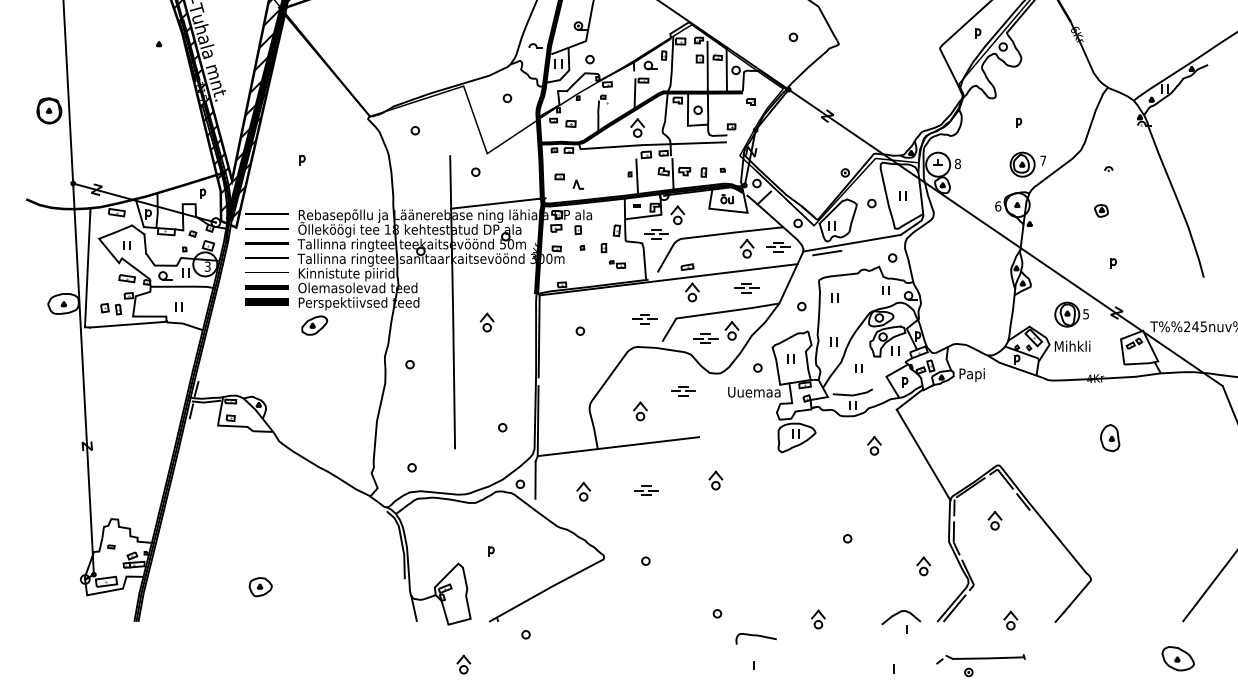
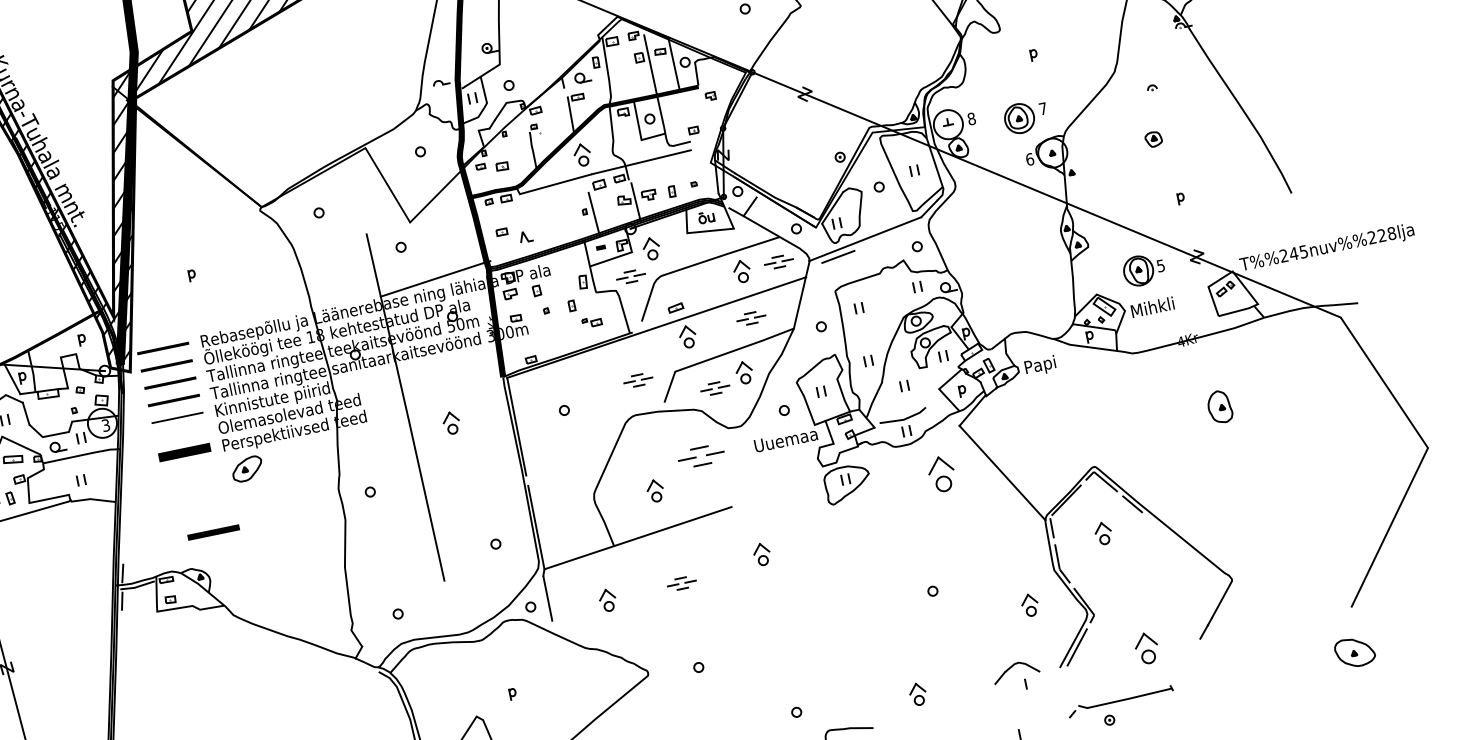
part: (1027, 164) -> (1025, 117), moved
line: (266, 287) -> (213, 533), moved
part: (683, 391) -> (701, 456), size x1.6
part: (874, 445) -> (941, 473), size x1.6
part: (1010, 620) -> (1146, 648), size x1.4

